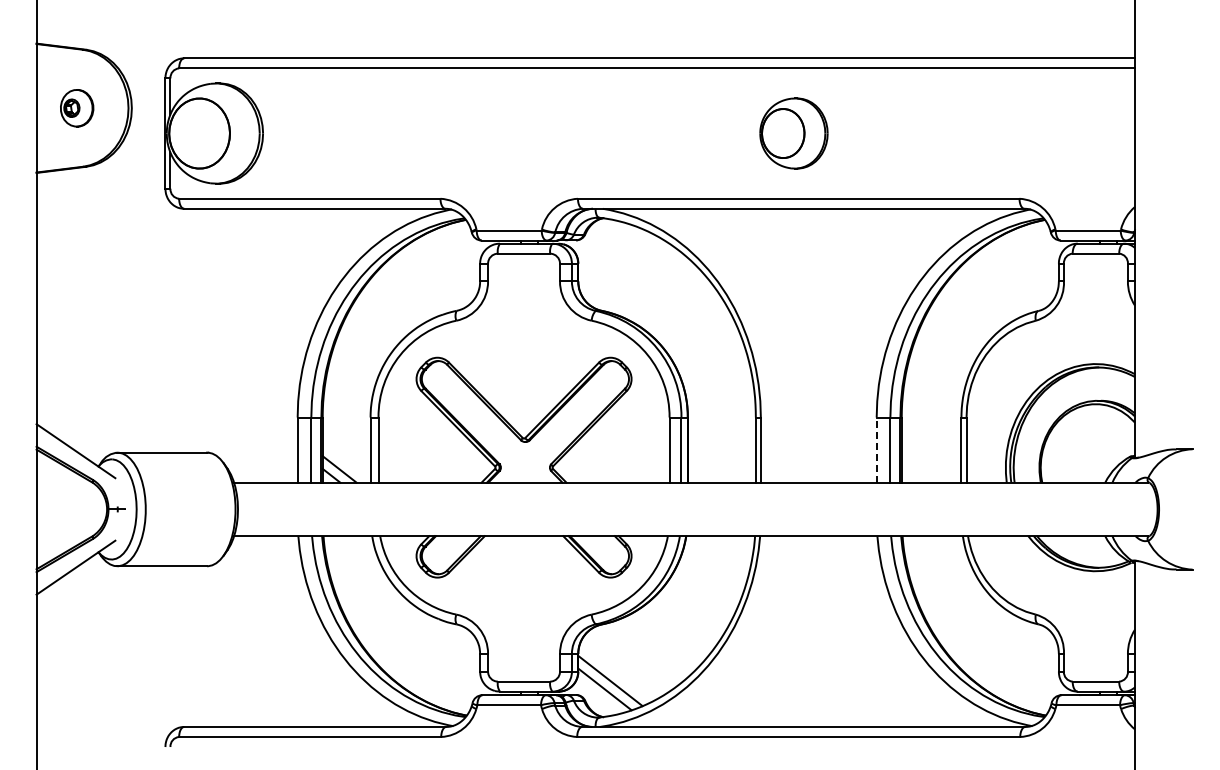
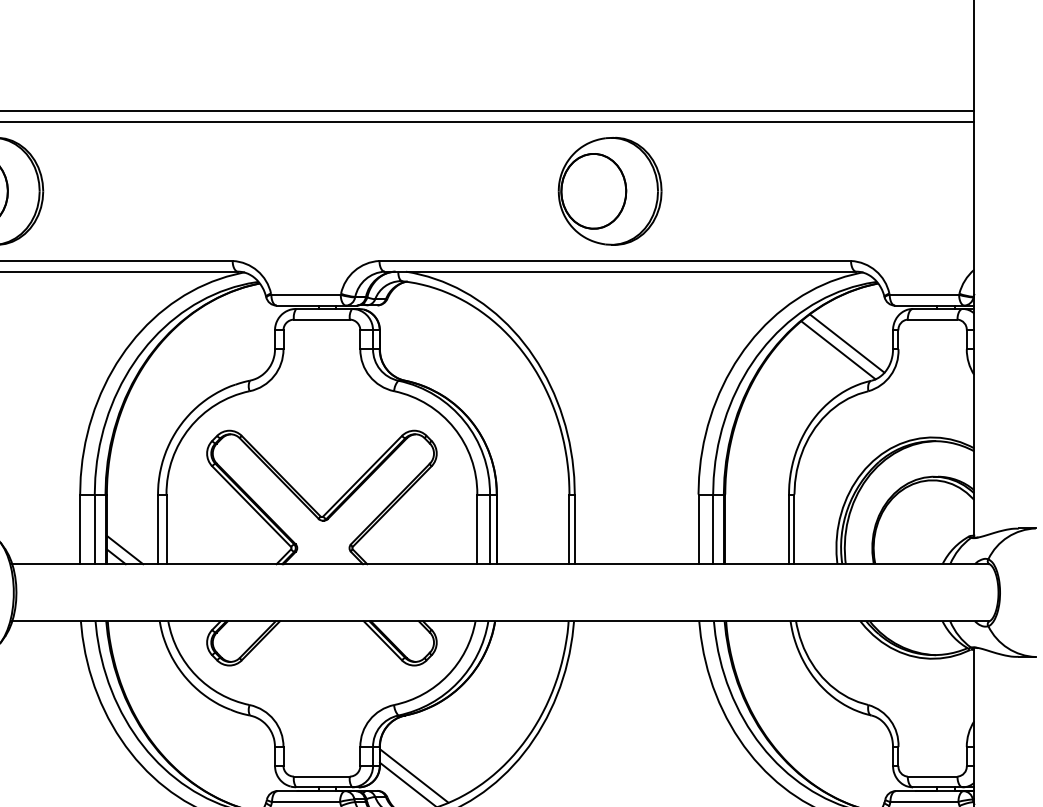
part: (793, 133) -> (609, 191), size x1.43
line: (1015, 275) -> (846, 342), added
line: (1007, 282) -> (838, 350), added
line: (876, 450) -> (698, 529), dashed -> solid

